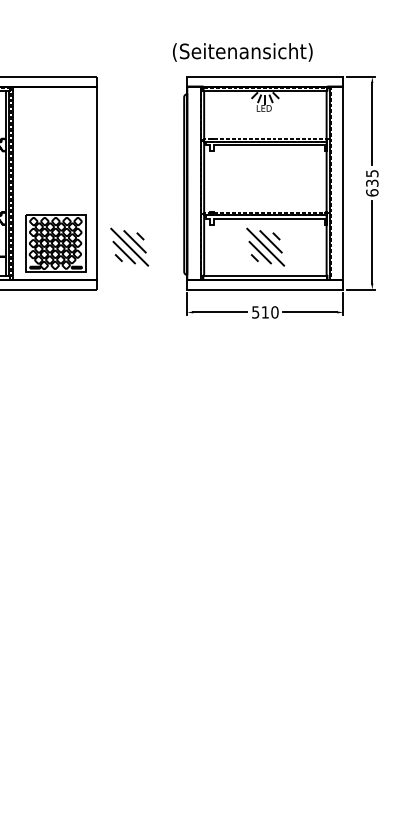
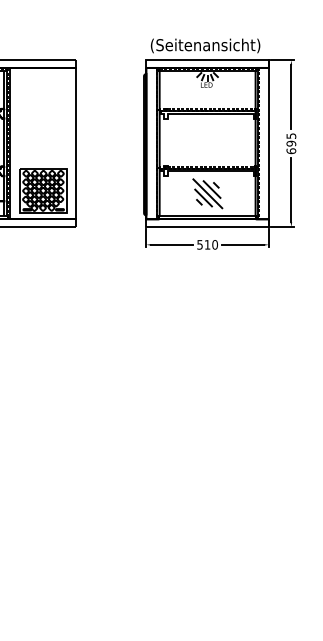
text: (242, 52) -> (205, 45), moved
text: (372, 182) -> (291, 143), 635 -> 695
part: (129, 246) -> (101, 193), removed

